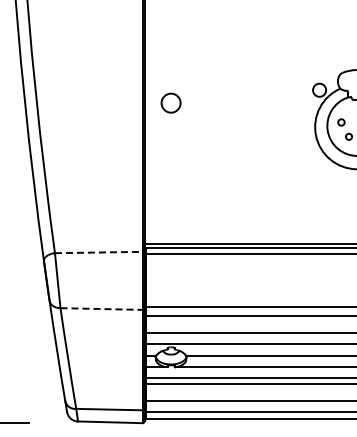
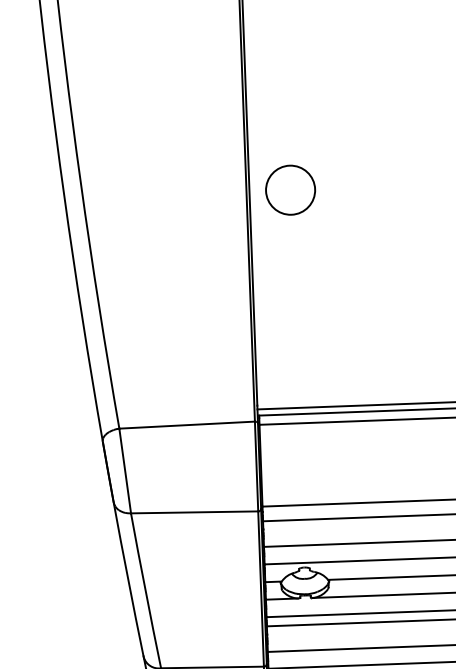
circle: (170, 102) -> (289, 189), size x1.67
line: (98, 252) -> (186, 425), dashed -> solid
line: (102, 309) -> (196, 513), dashed -> solid

